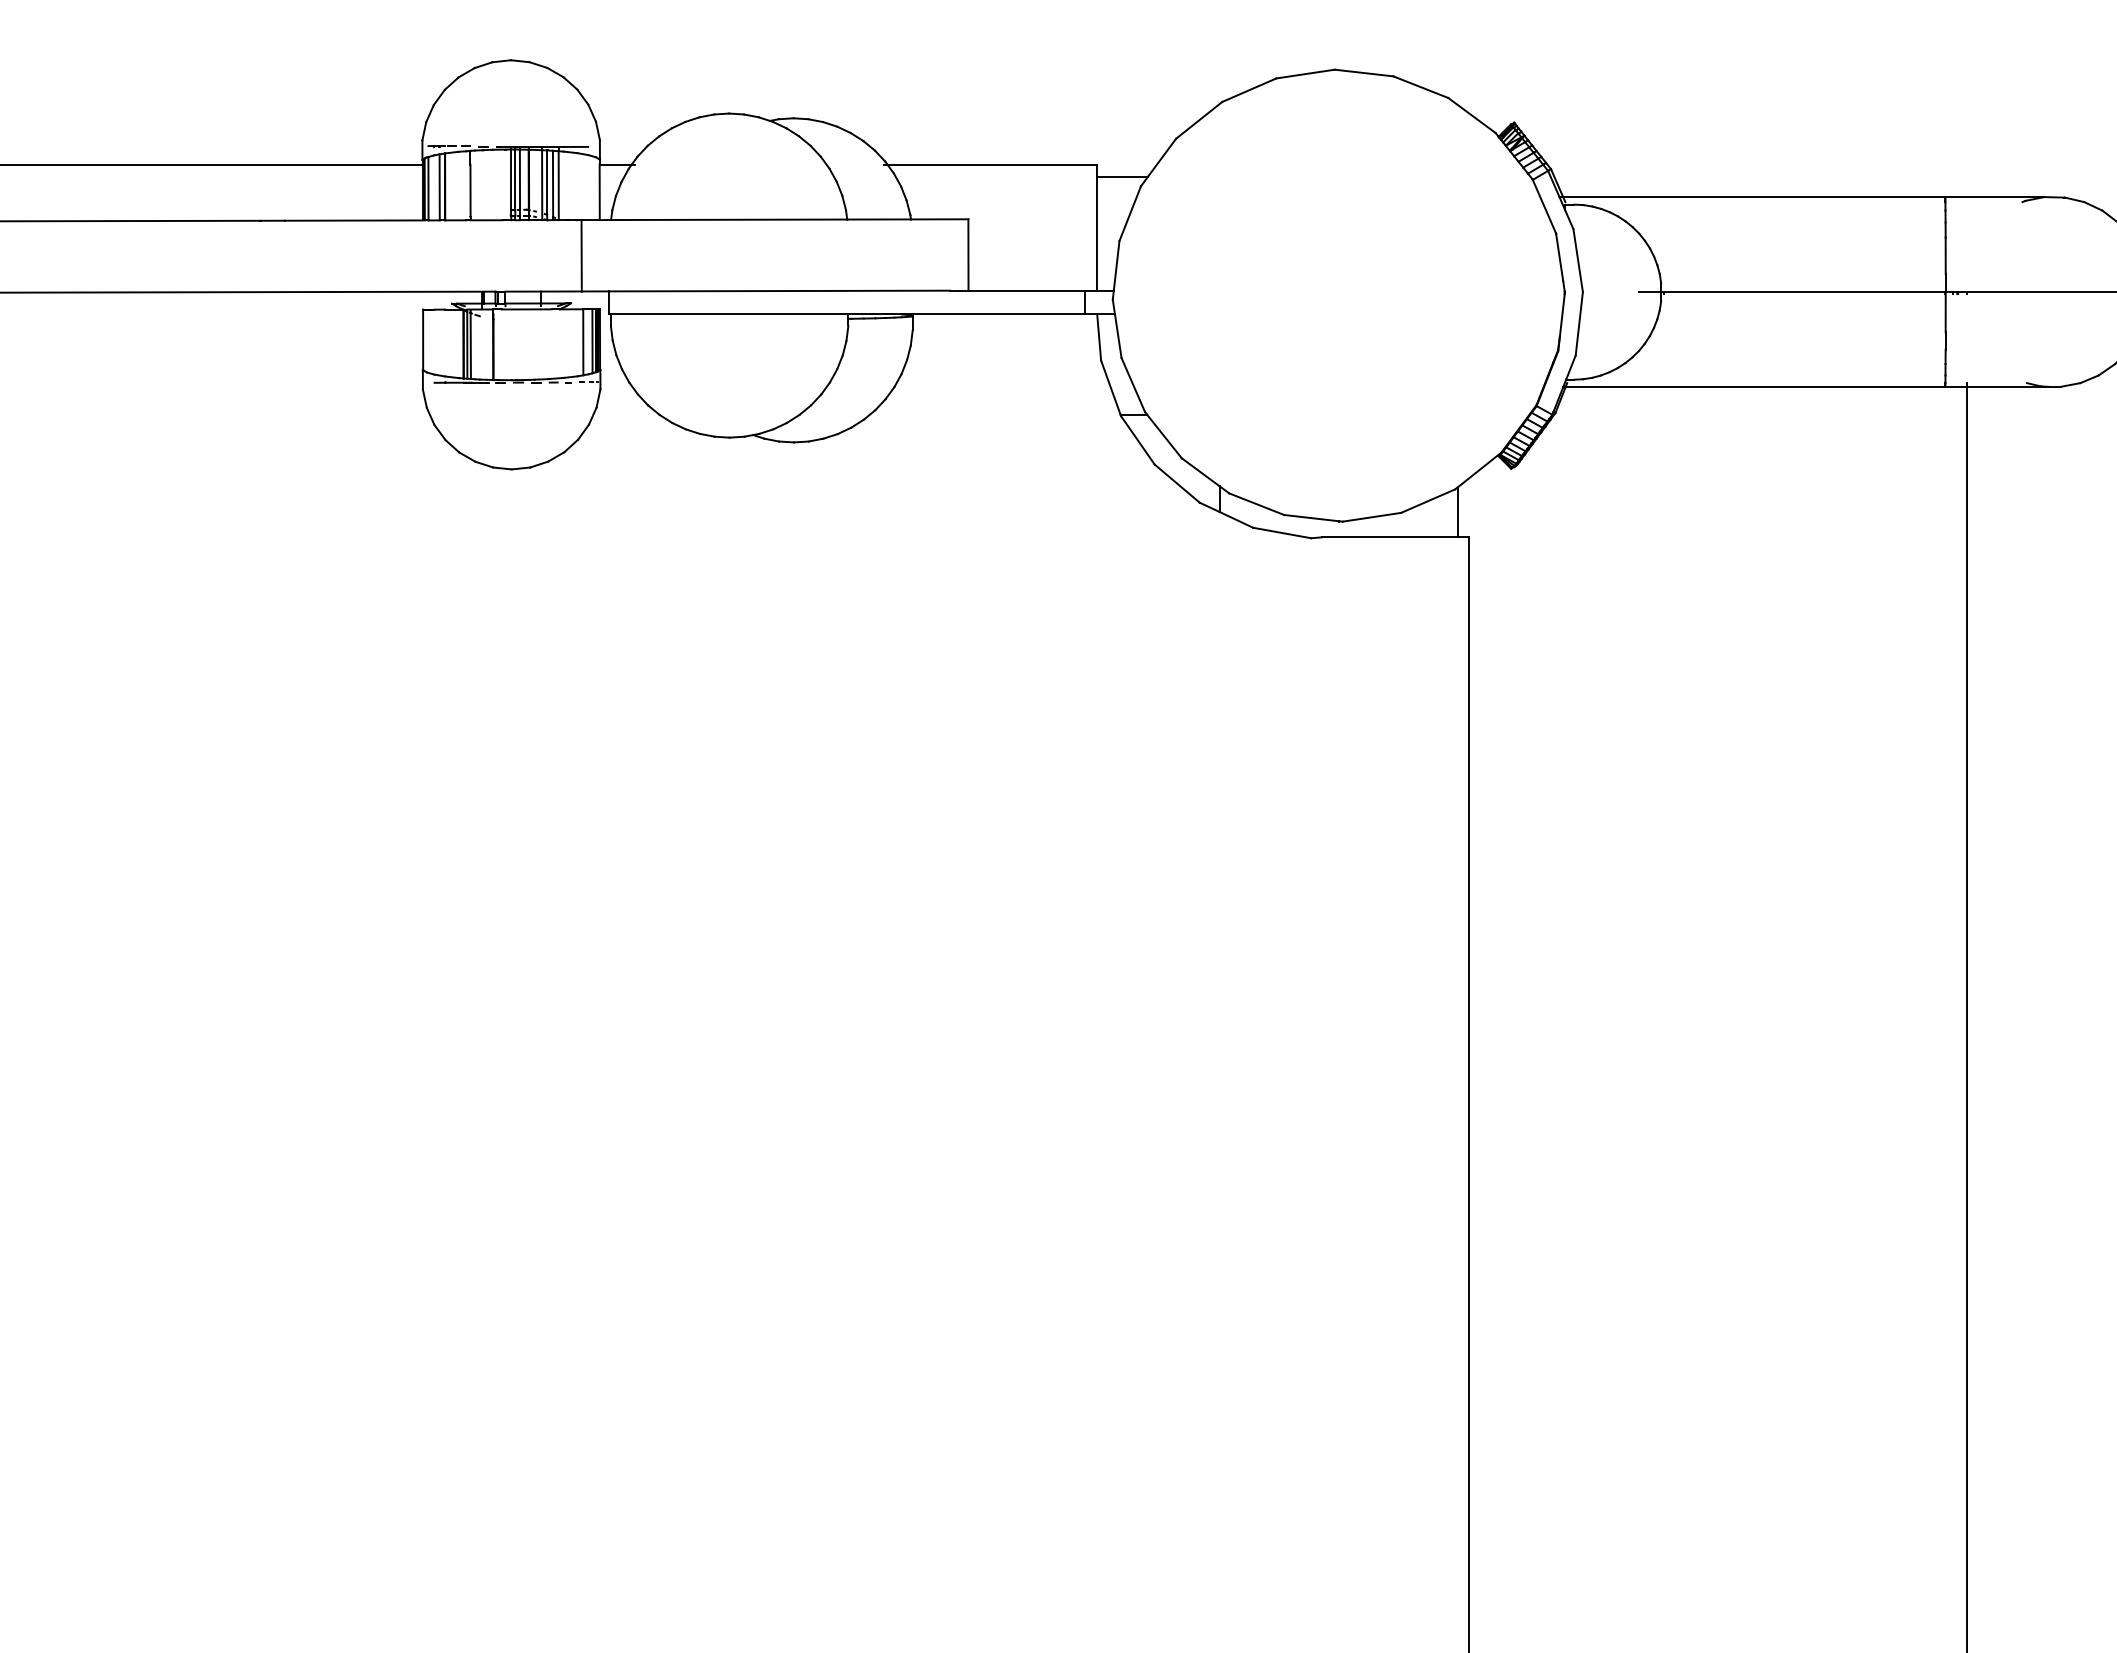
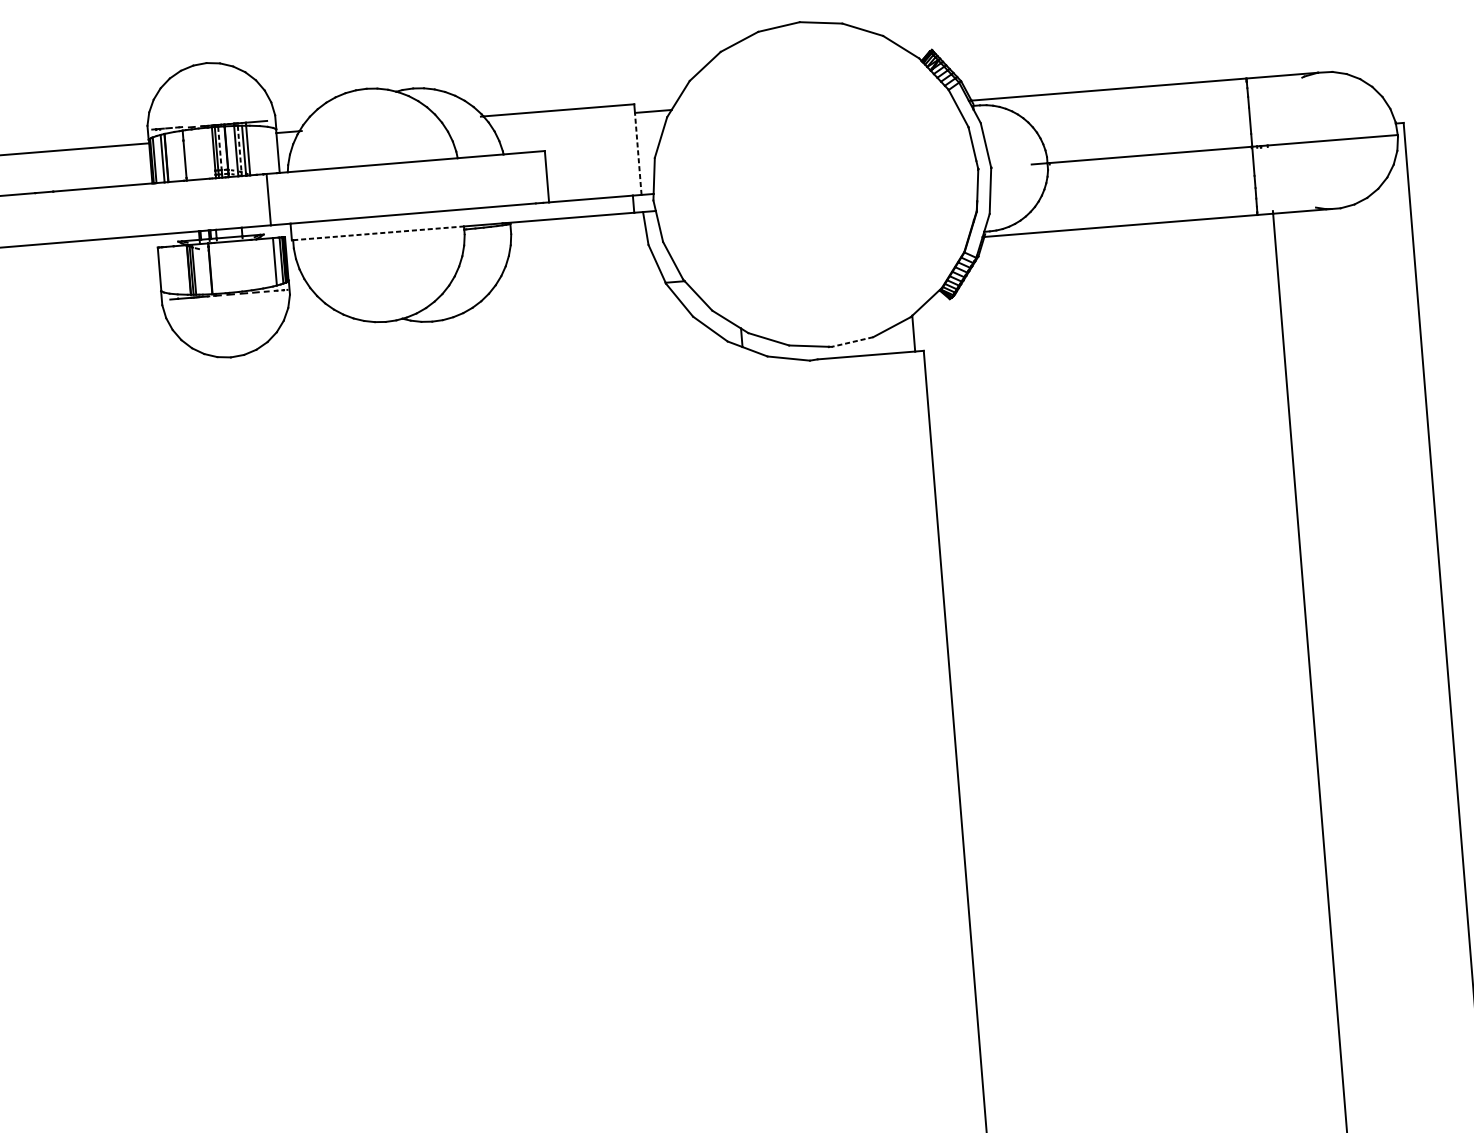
line: (519, 180) -> (219, 149), solid -> dashed
line: (547, 183) -> (239, 149), solid -> dashed
line: (1097, 233) -> (638, 153), solid -> dashed
line: (729, 314) -> (378, 233), solid -> dashed
line: (1371, 517) -> (852, 342), solid -> dashed

